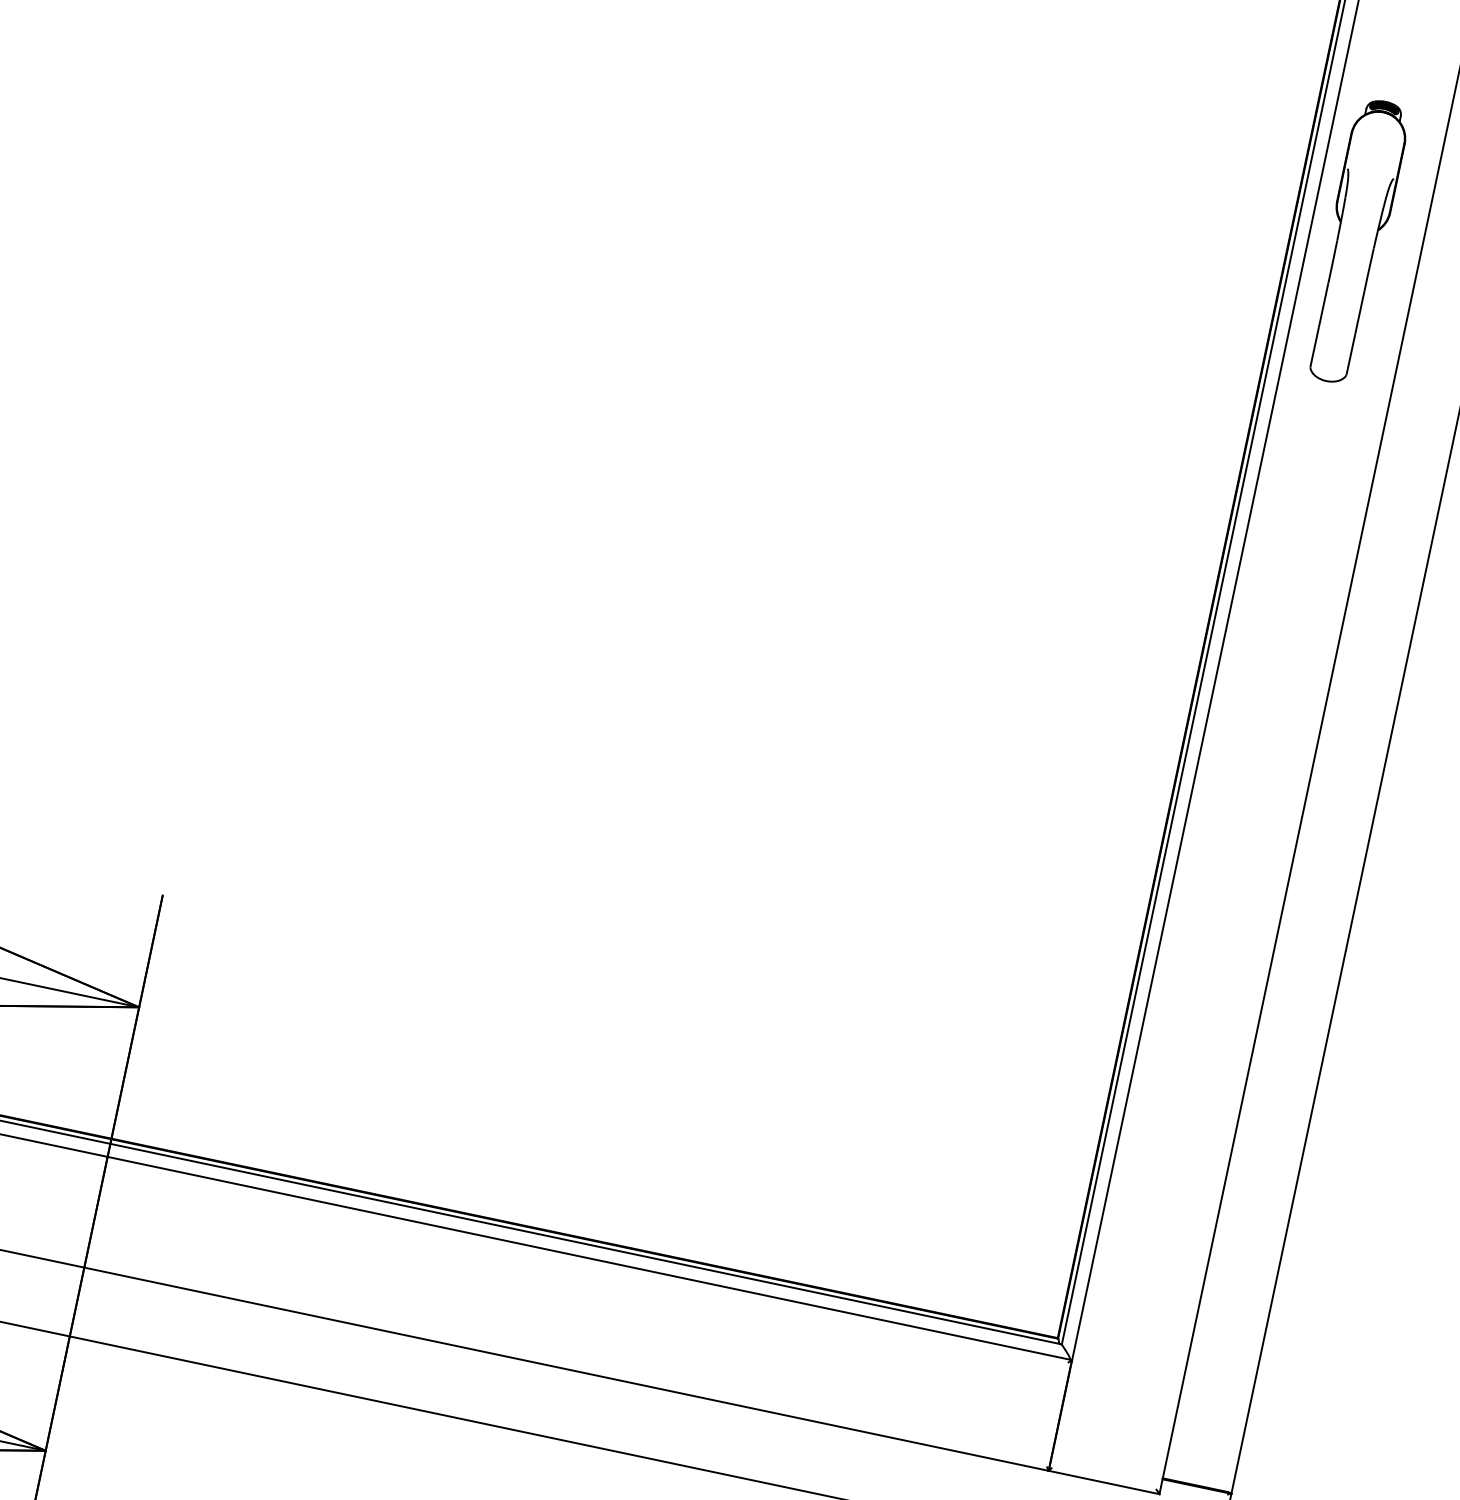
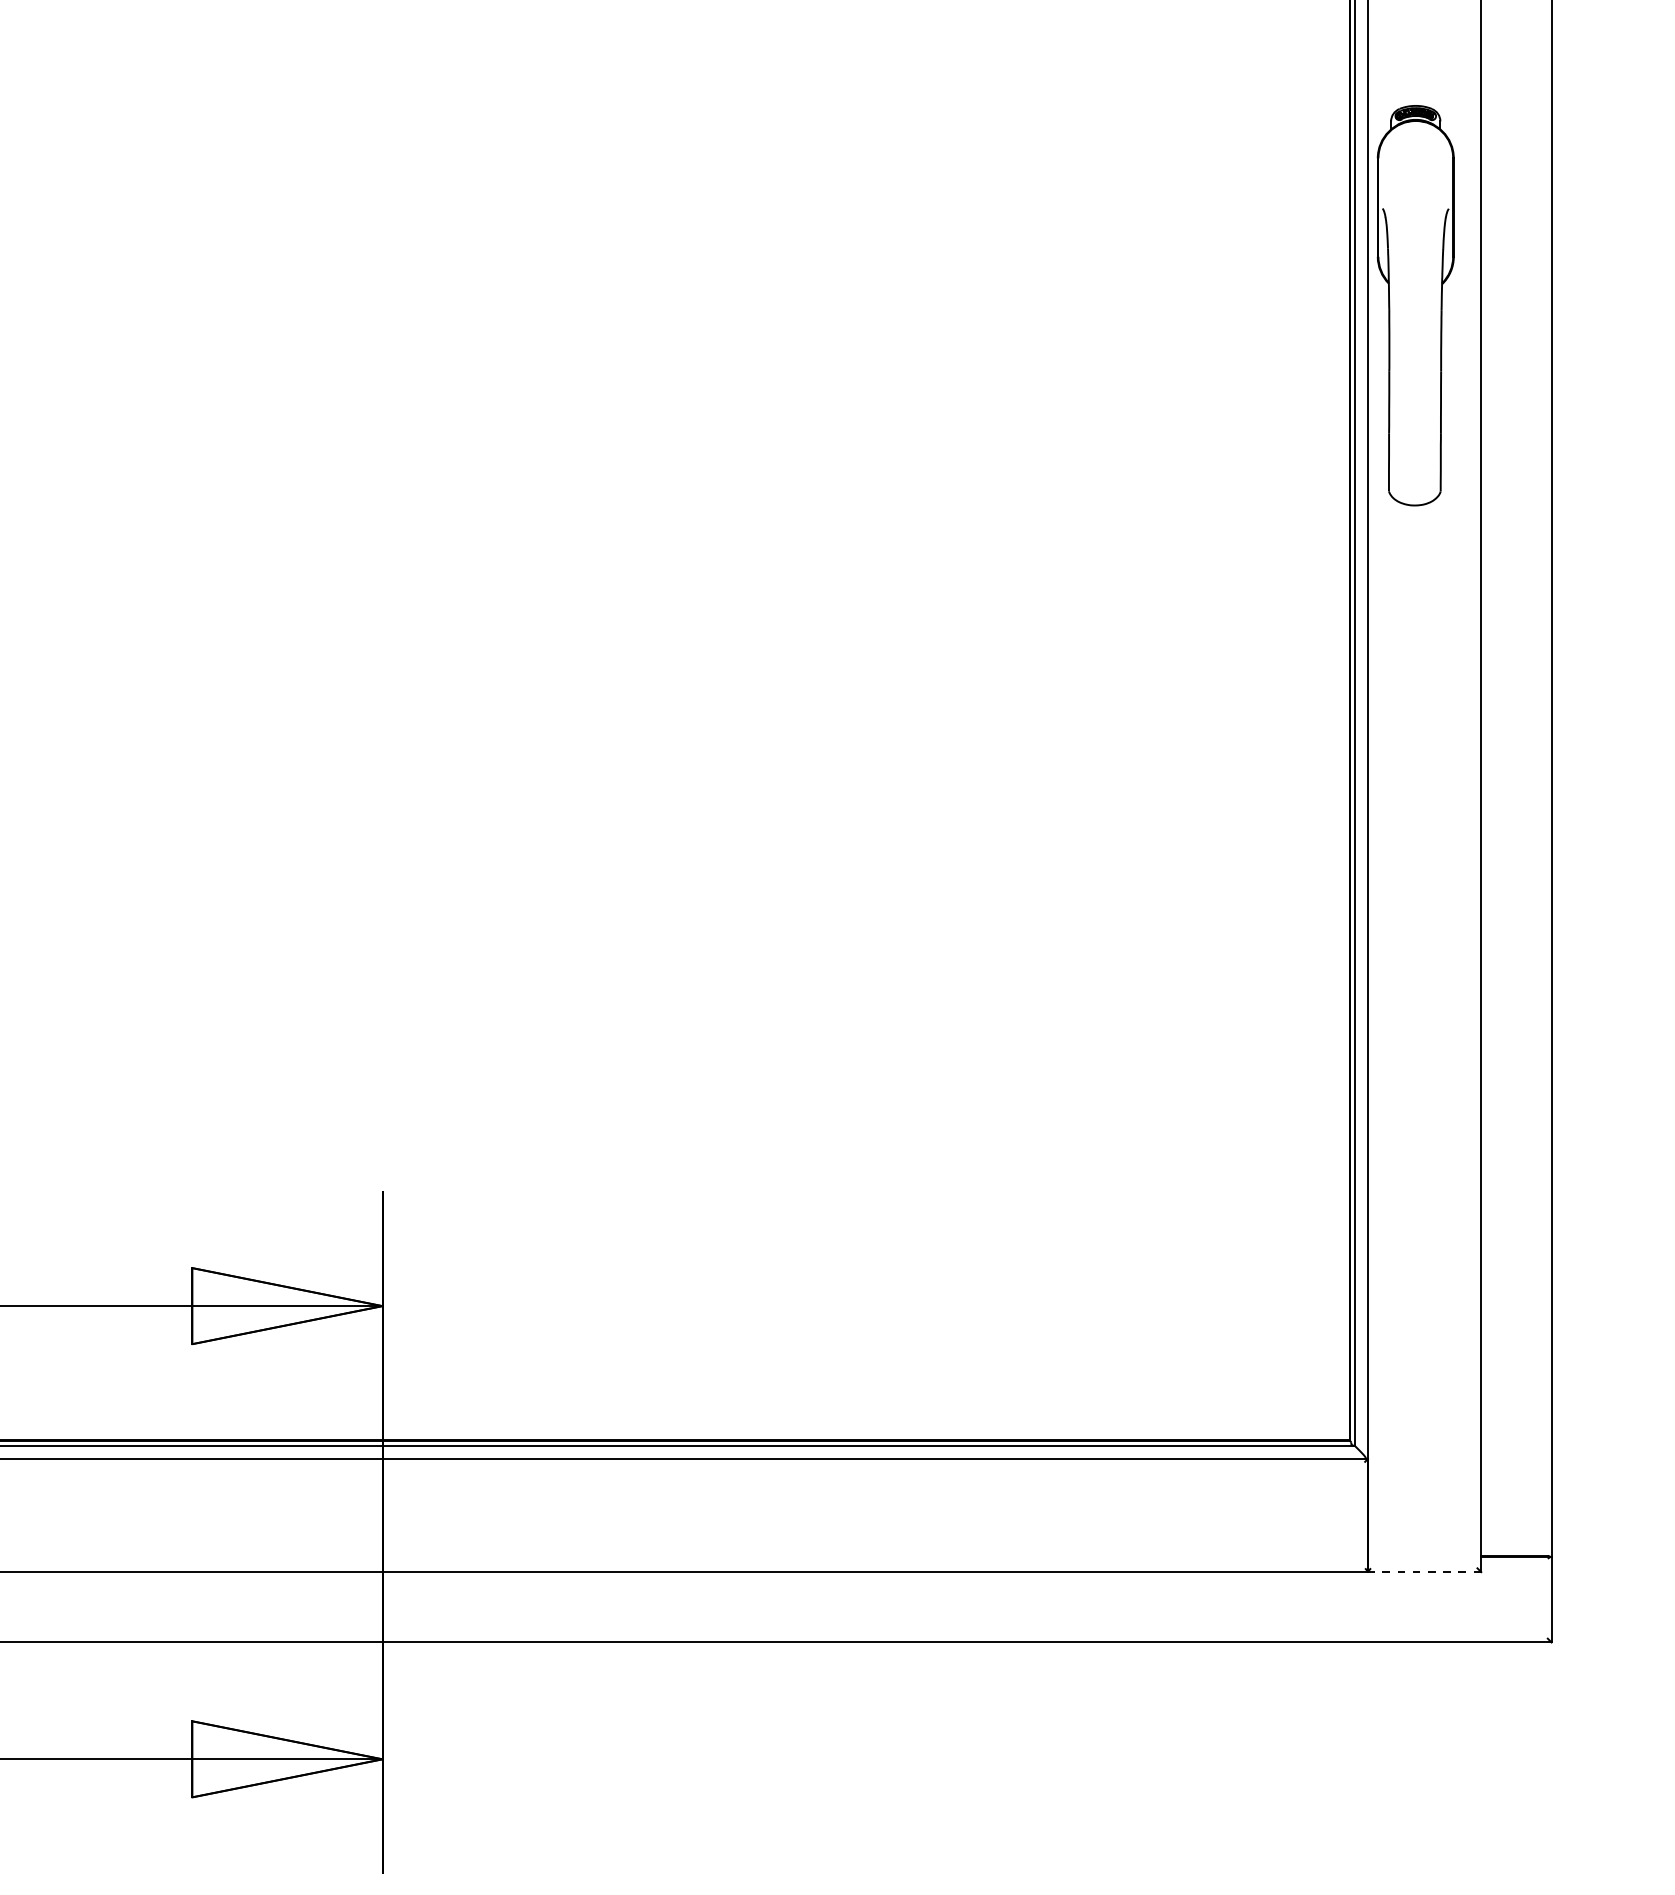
part: (1356, 241) -> (1415, 305), size x1.4
line: (1103, 1482) -> (1424, 1572), solid -> dashed

